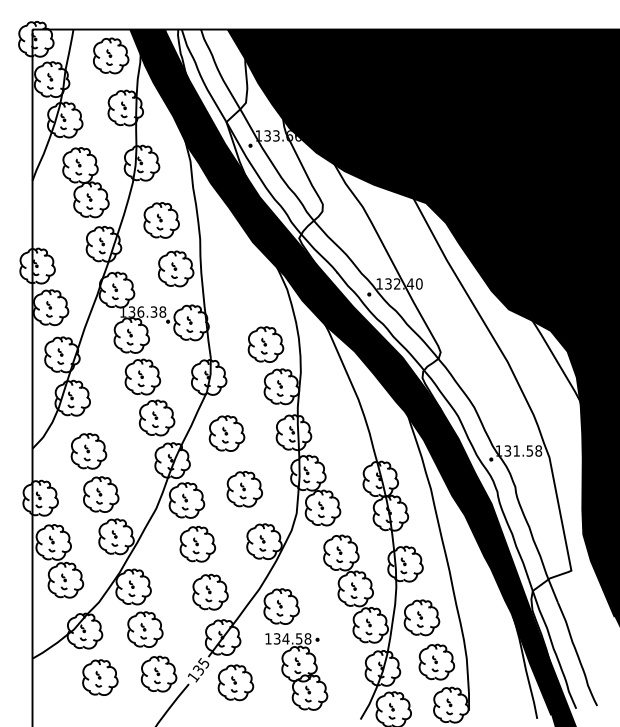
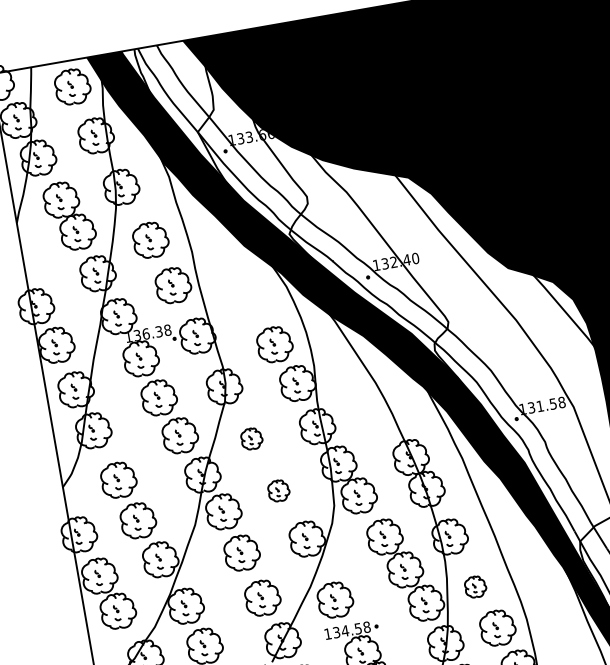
part: (226, 433) -> (251, 438), size x0.6
part: (244, 489) -> (278, 491), size x0.6
part: (421, 617) -> (475, 586), size x0.6

